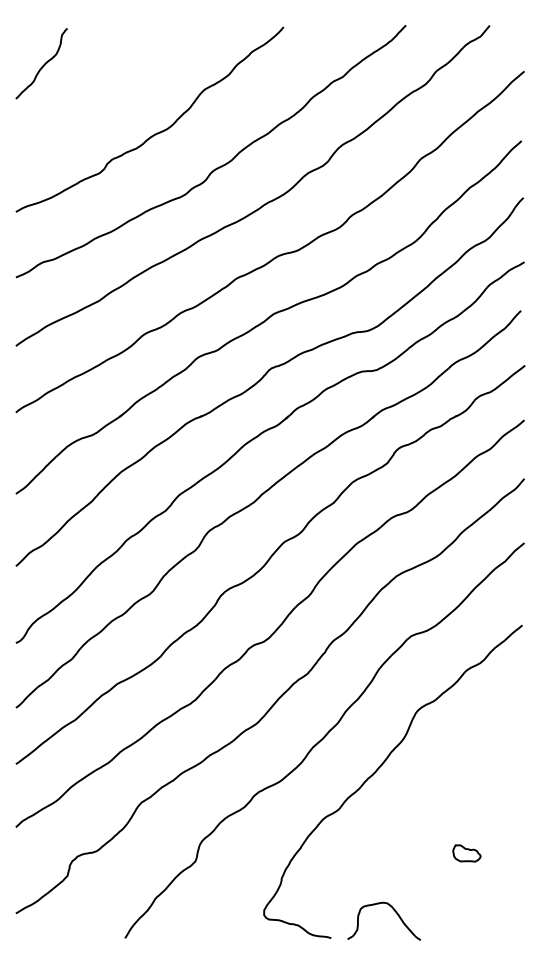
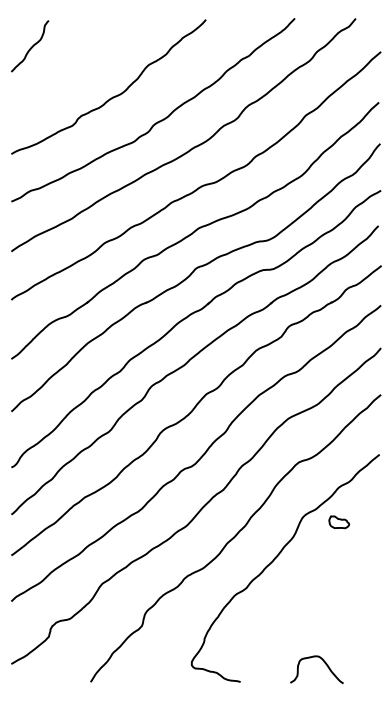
part: (466, 853) -> (338, 522), moved
curve: (396, 914) -> (325, 664), moved

